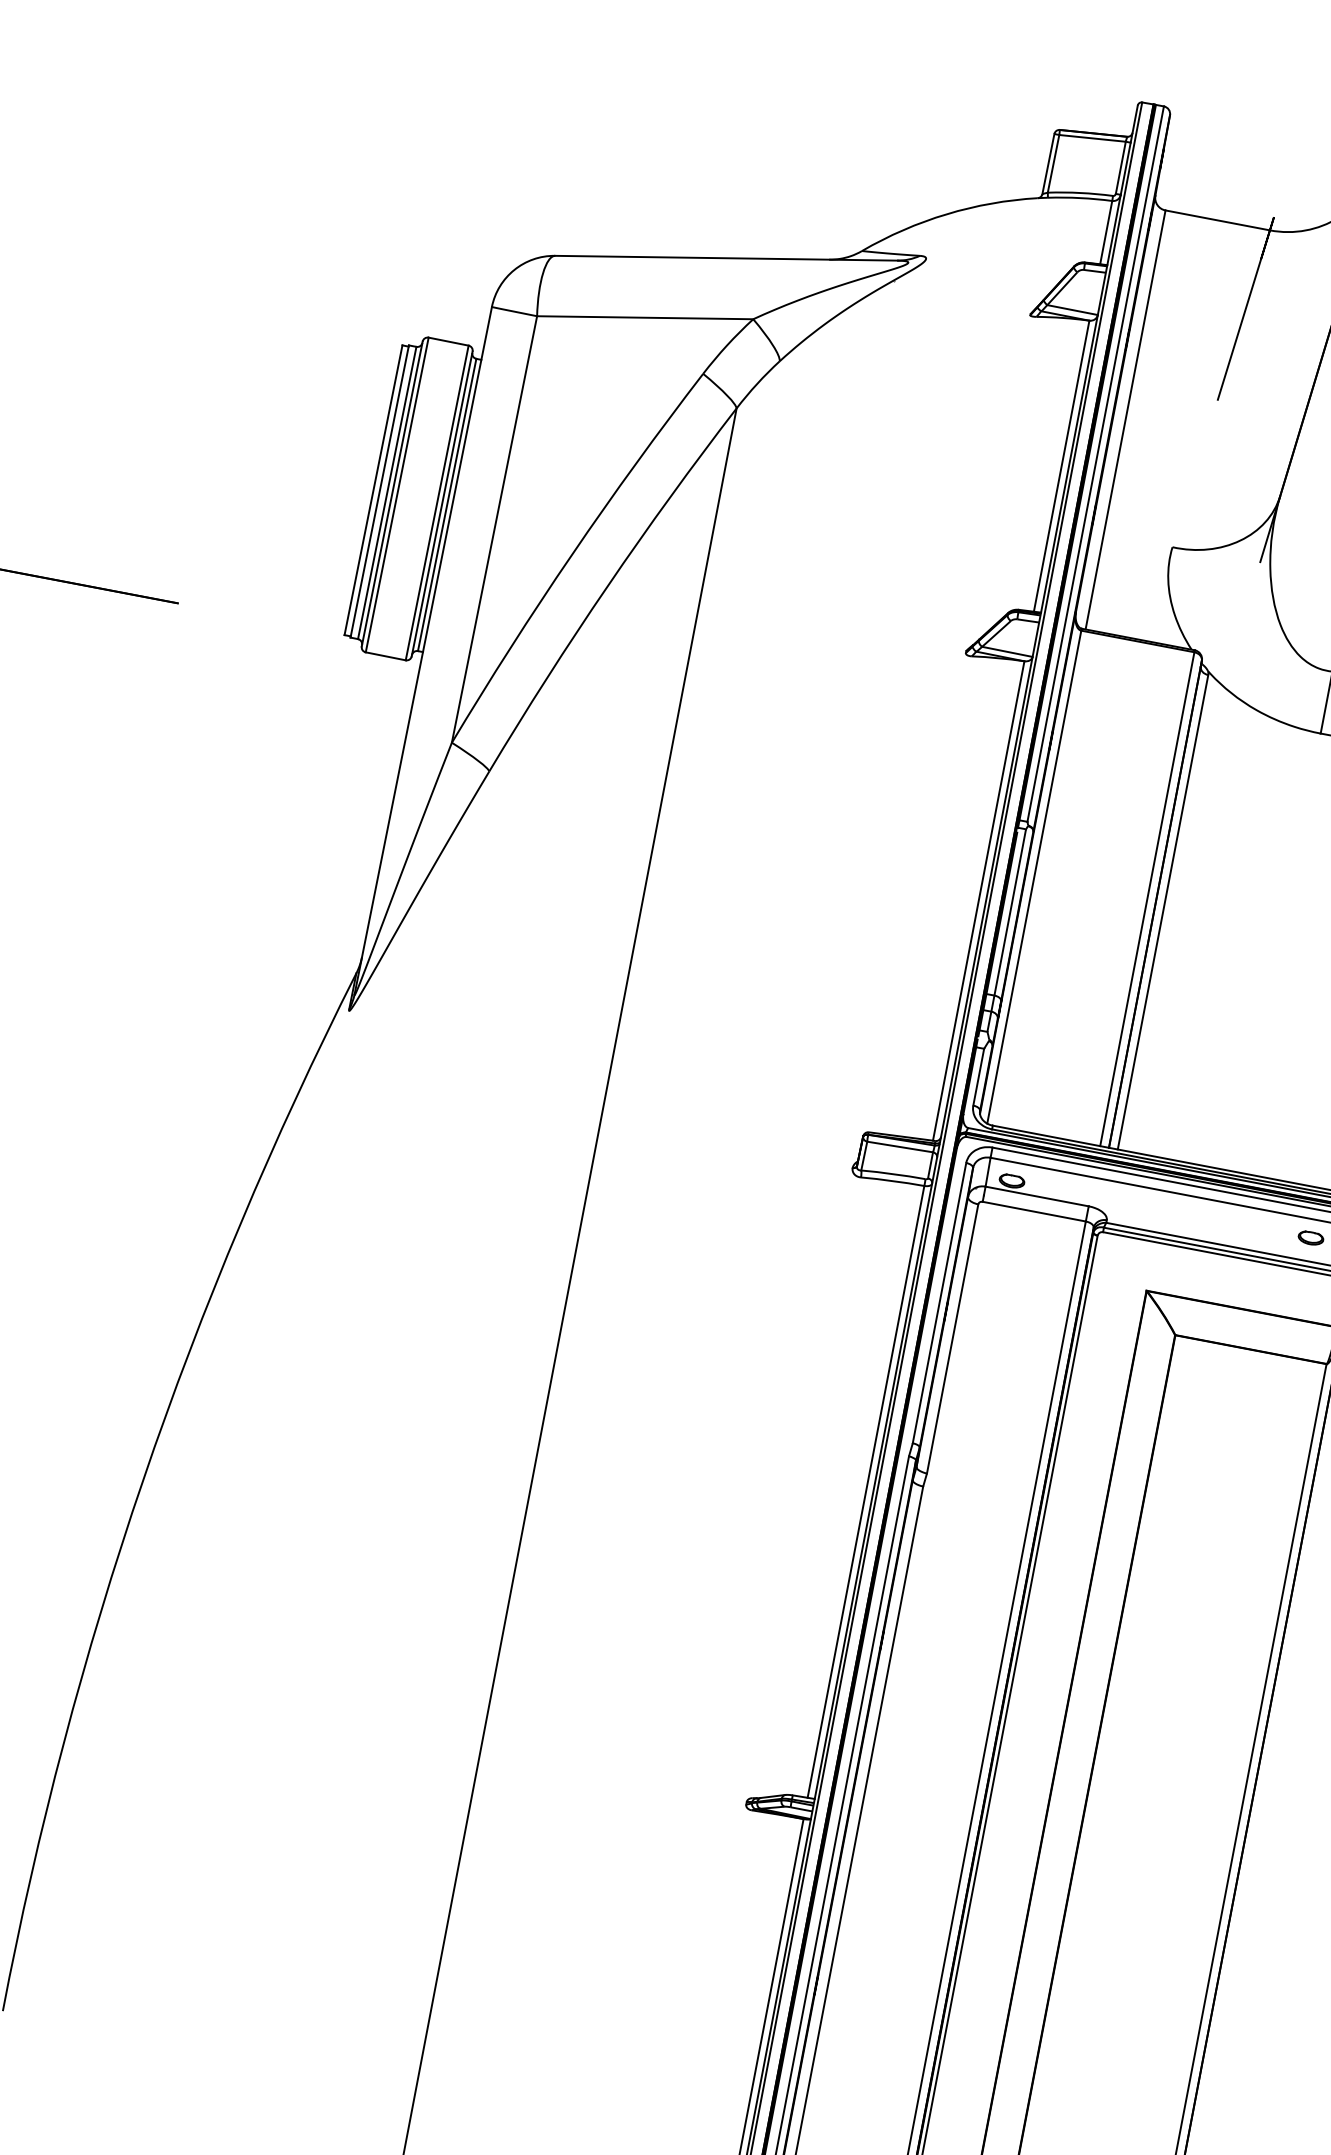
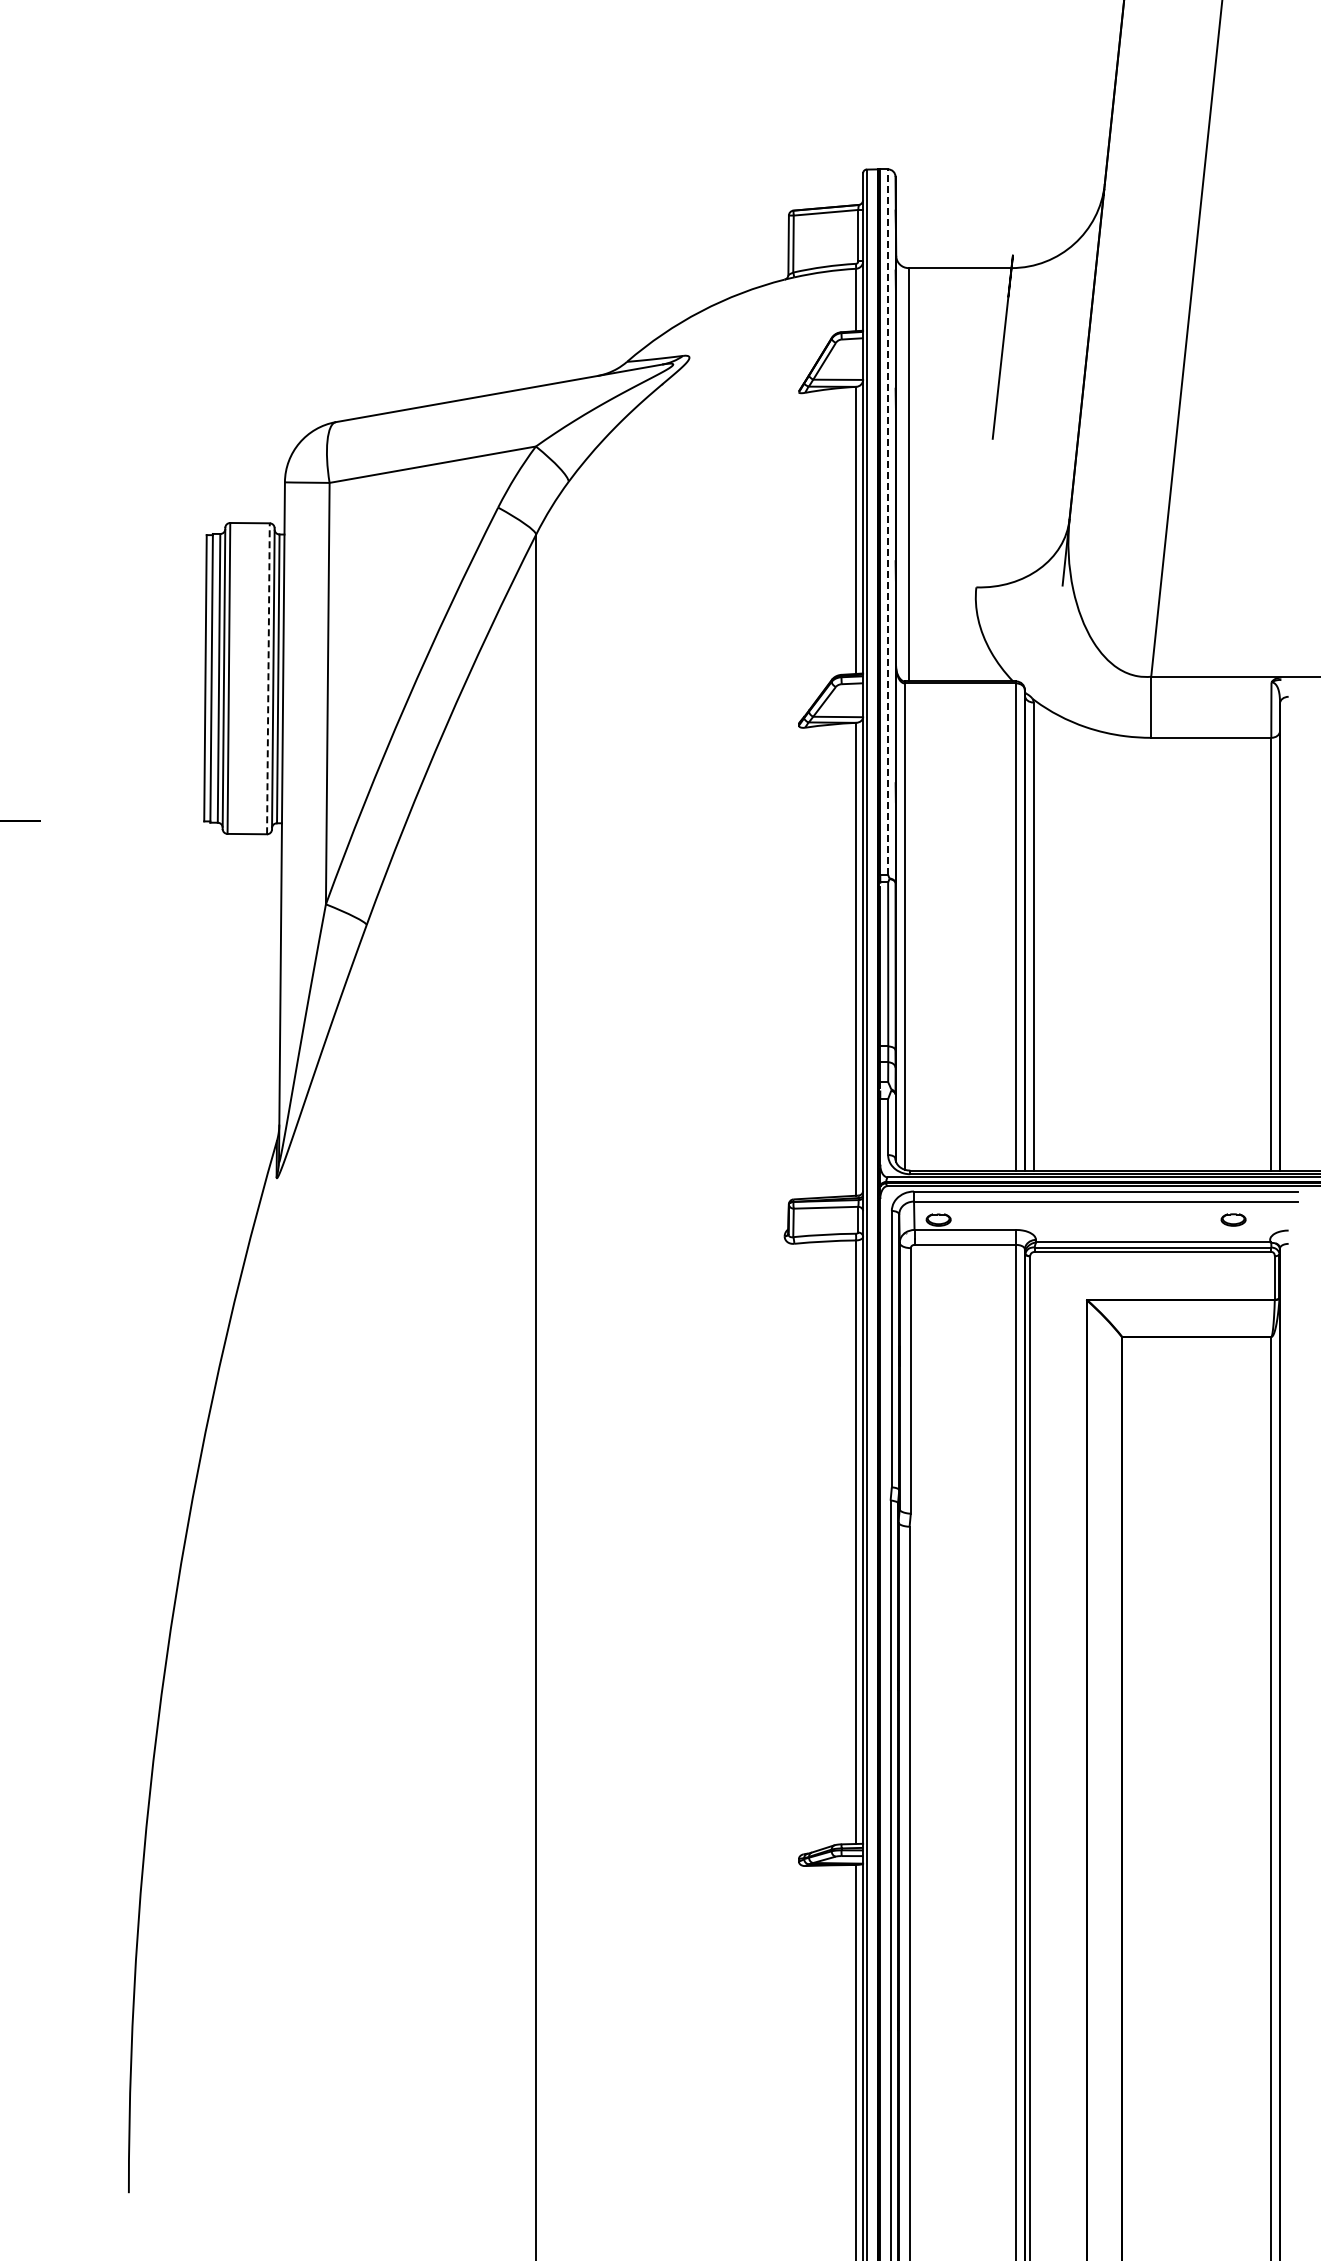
line: (1096, 464) -> (888, 522), solid -> dashed
line: (437, 502) -> (268, 678), solid -> dashed

